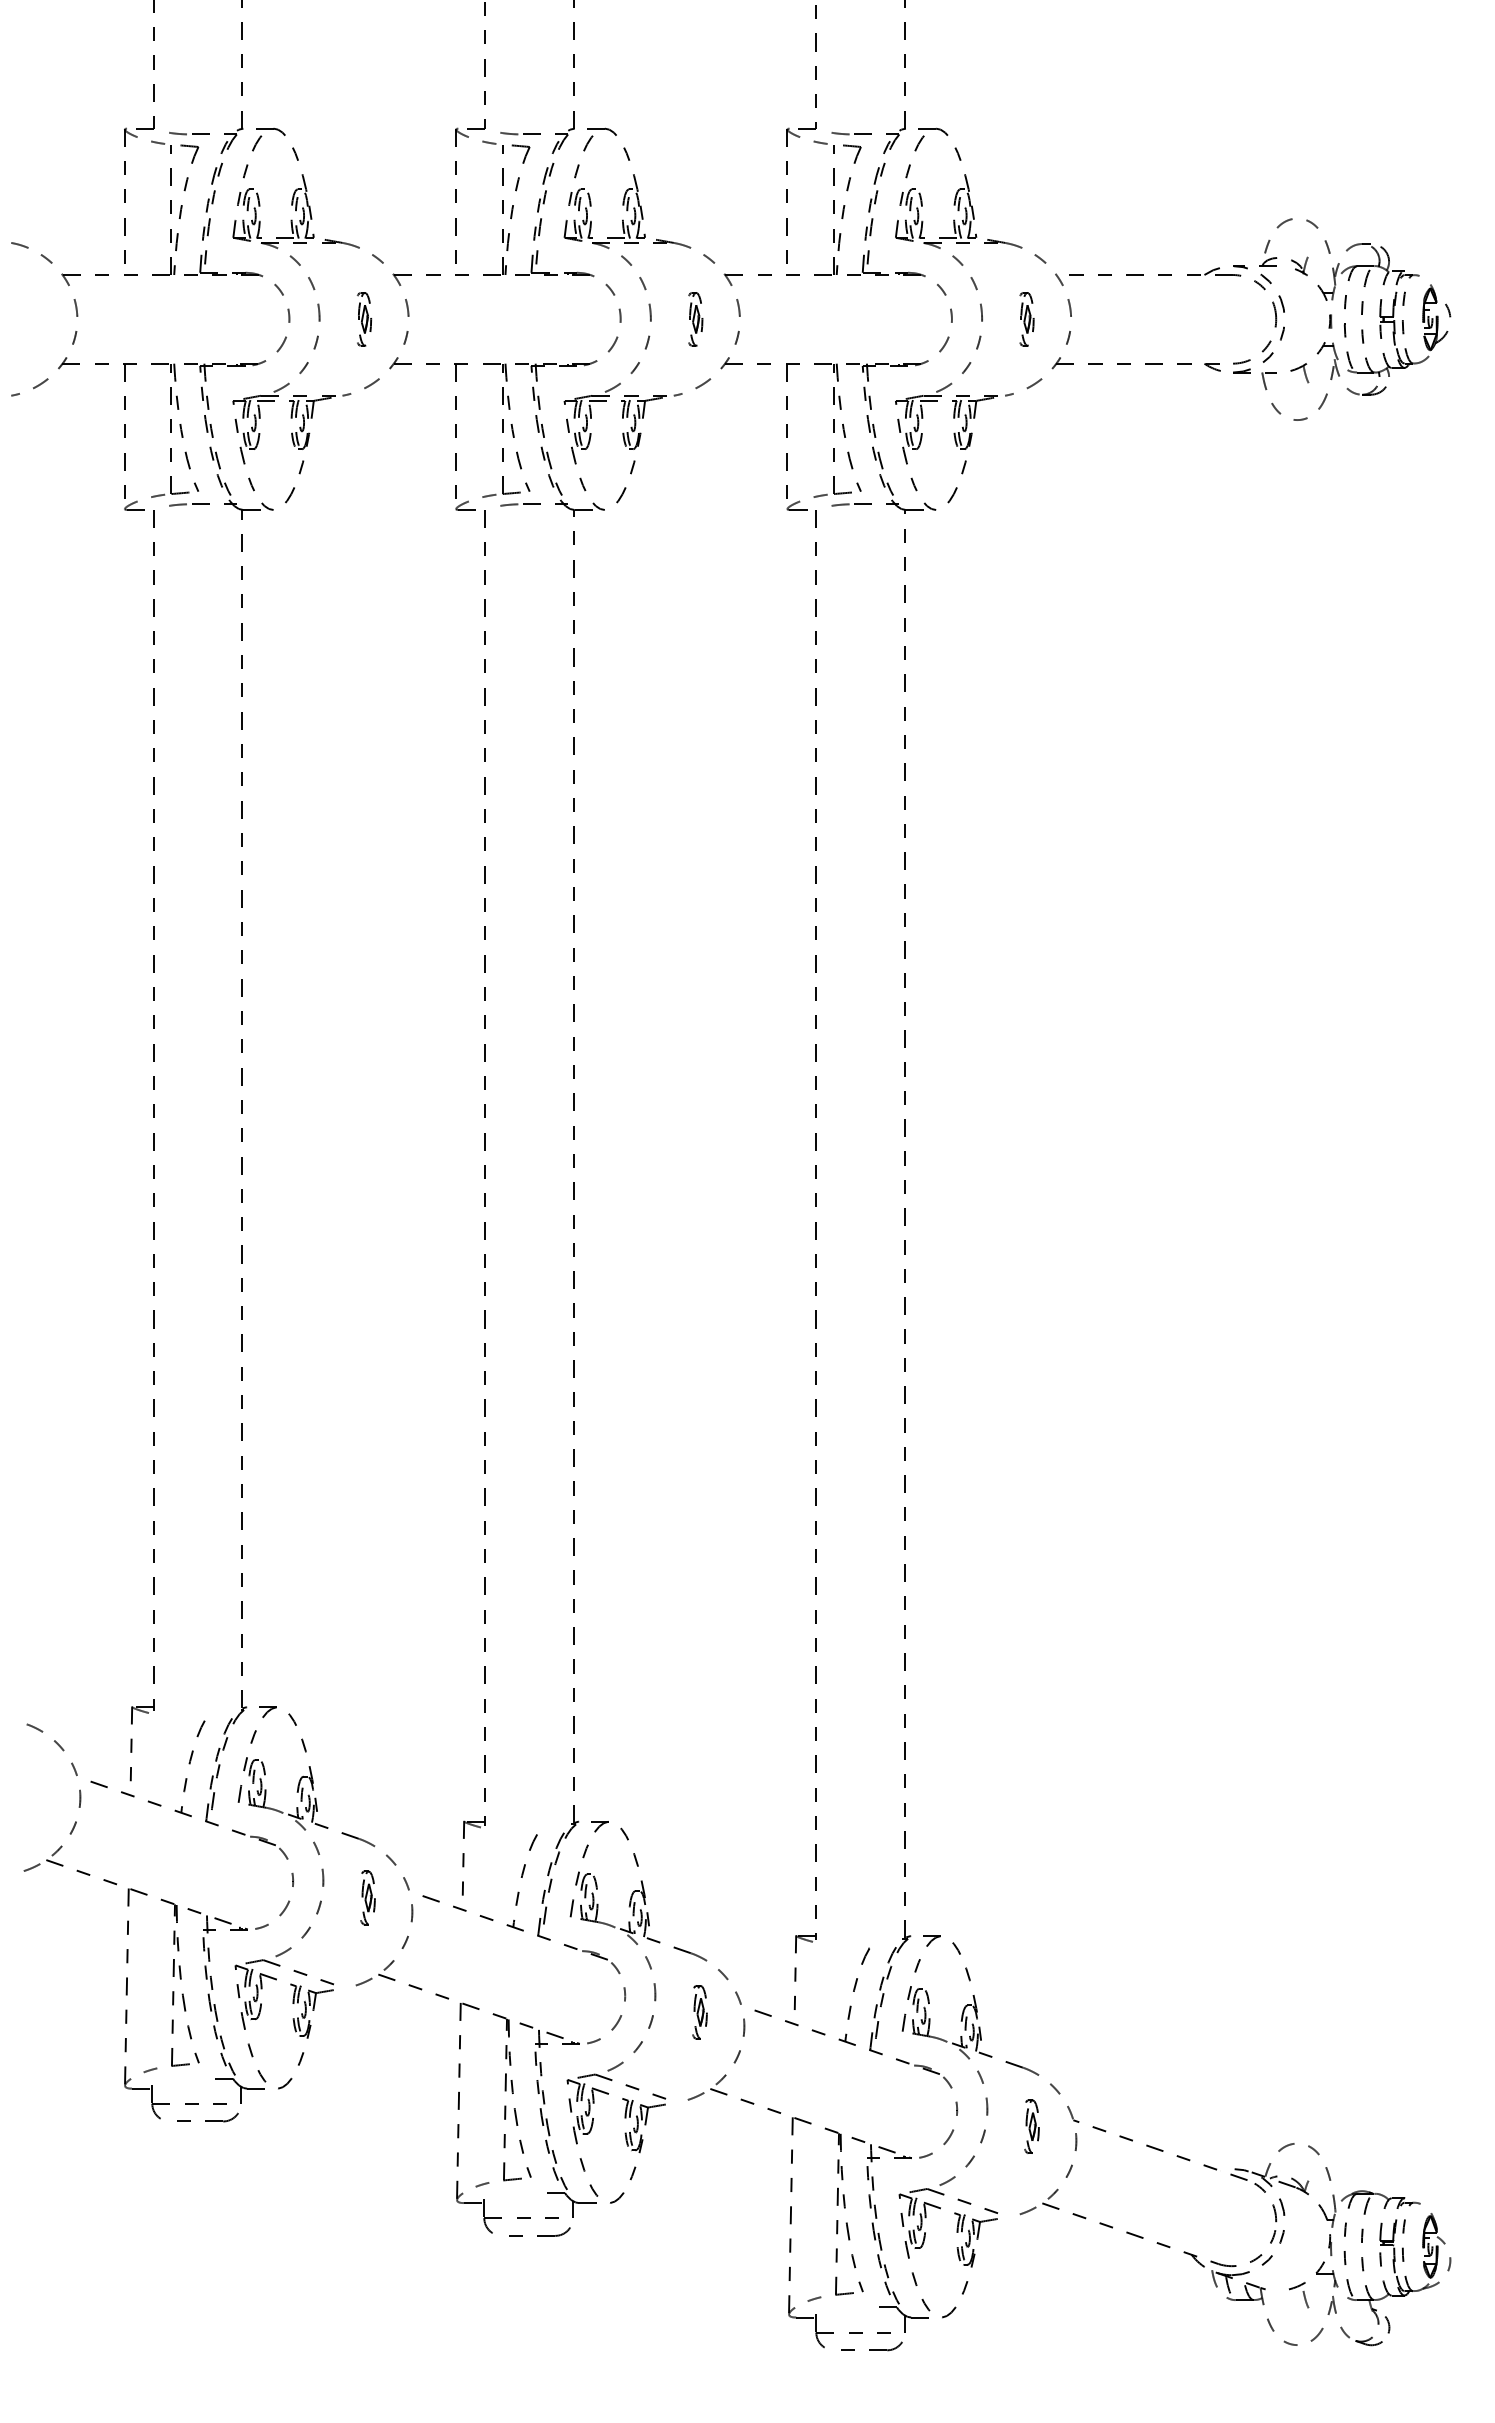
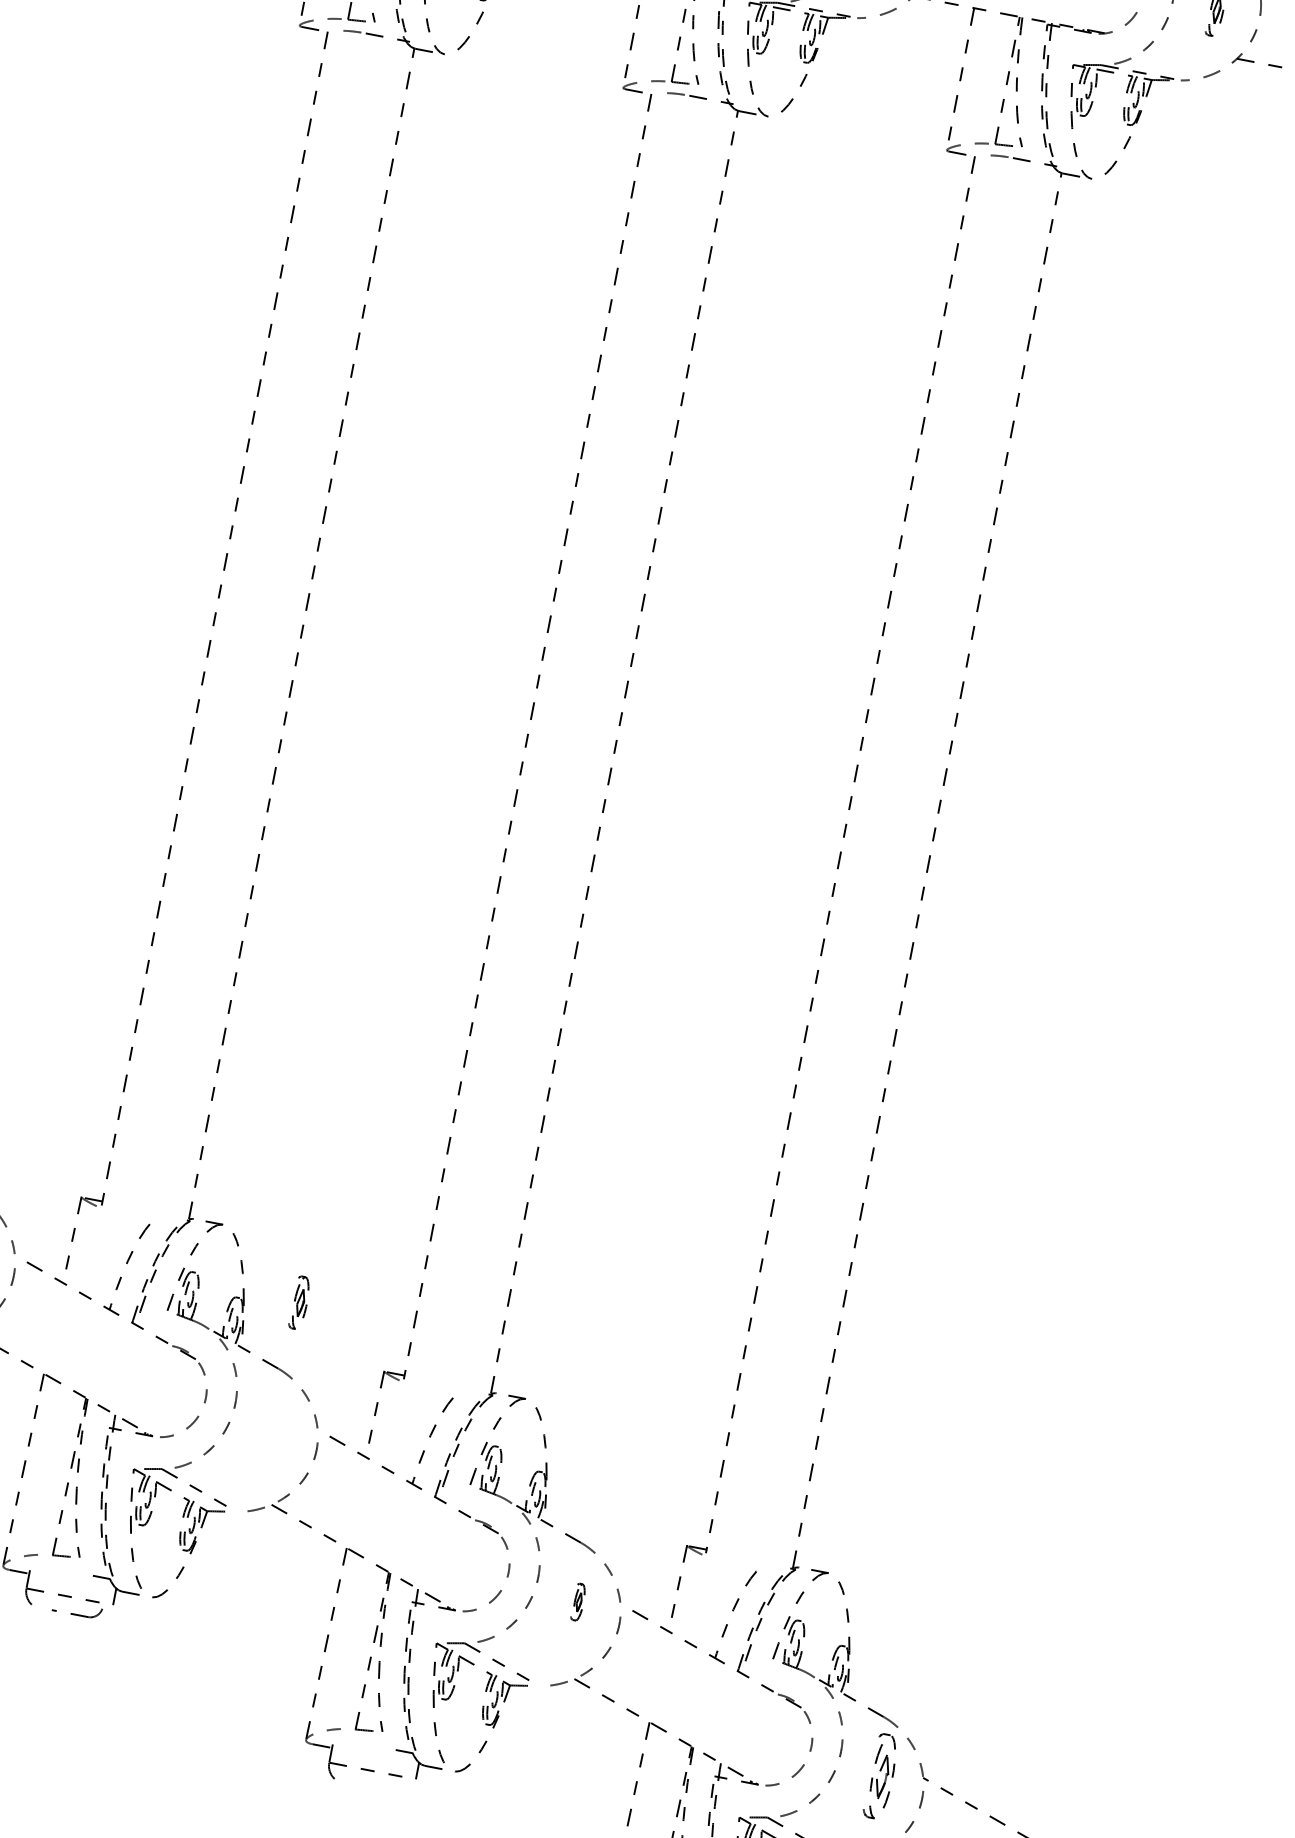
part: (367, 1897) -> (299, 1302), moved
part: (699, 2012) -> (578, 1602), size x0.7
part: (207, 2117) -> (77, 1612), size x0.7
part: (1031, 2126) -> (881, 1776), size x1.6
part: (539, 2231) -> (380, 1786), removed

